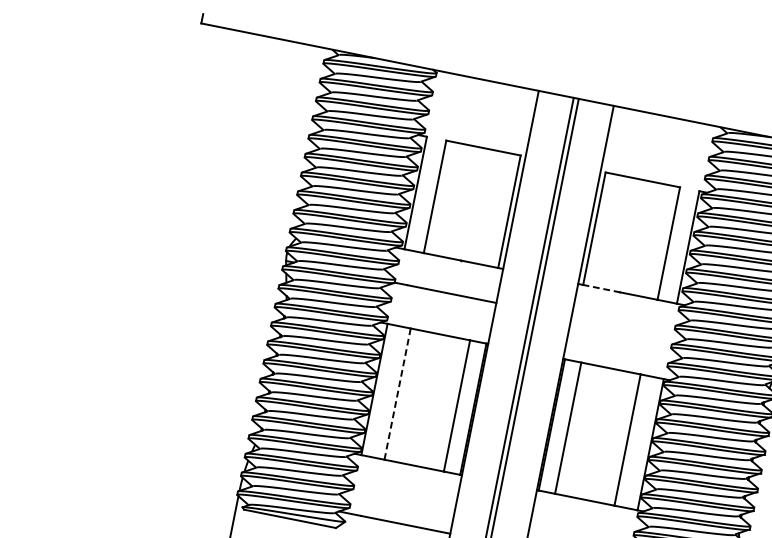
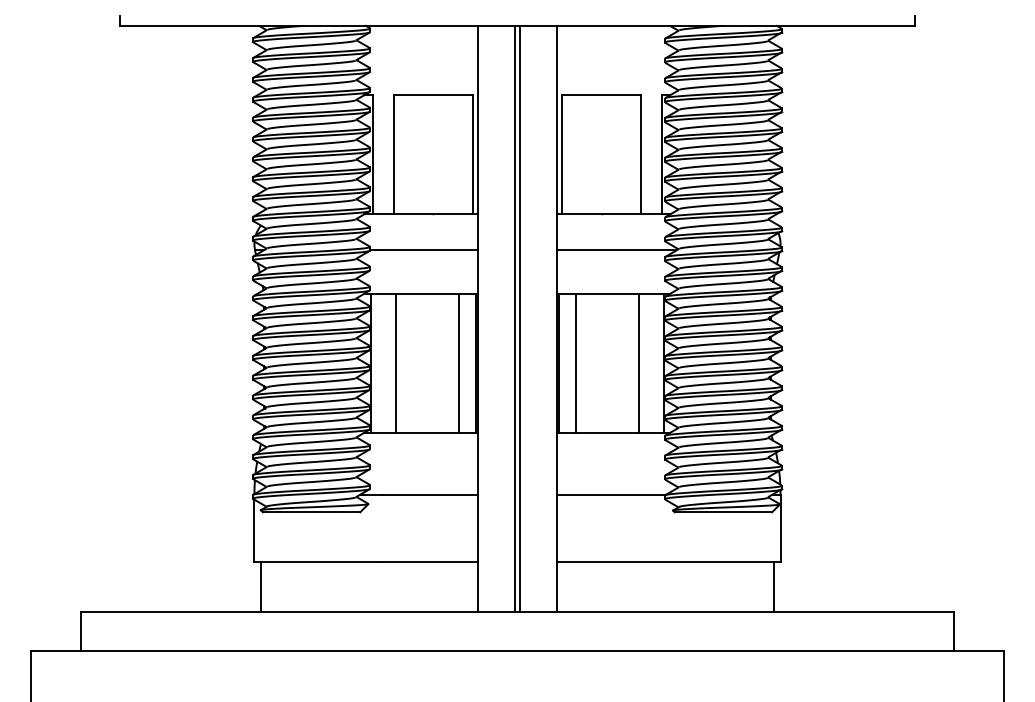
line: (602, 288) -> (582, 214), dashed -> solid
line: (627, 329) -> (616, 250), added
line: (397, 393) -> (395, 362), dashed -> solid

